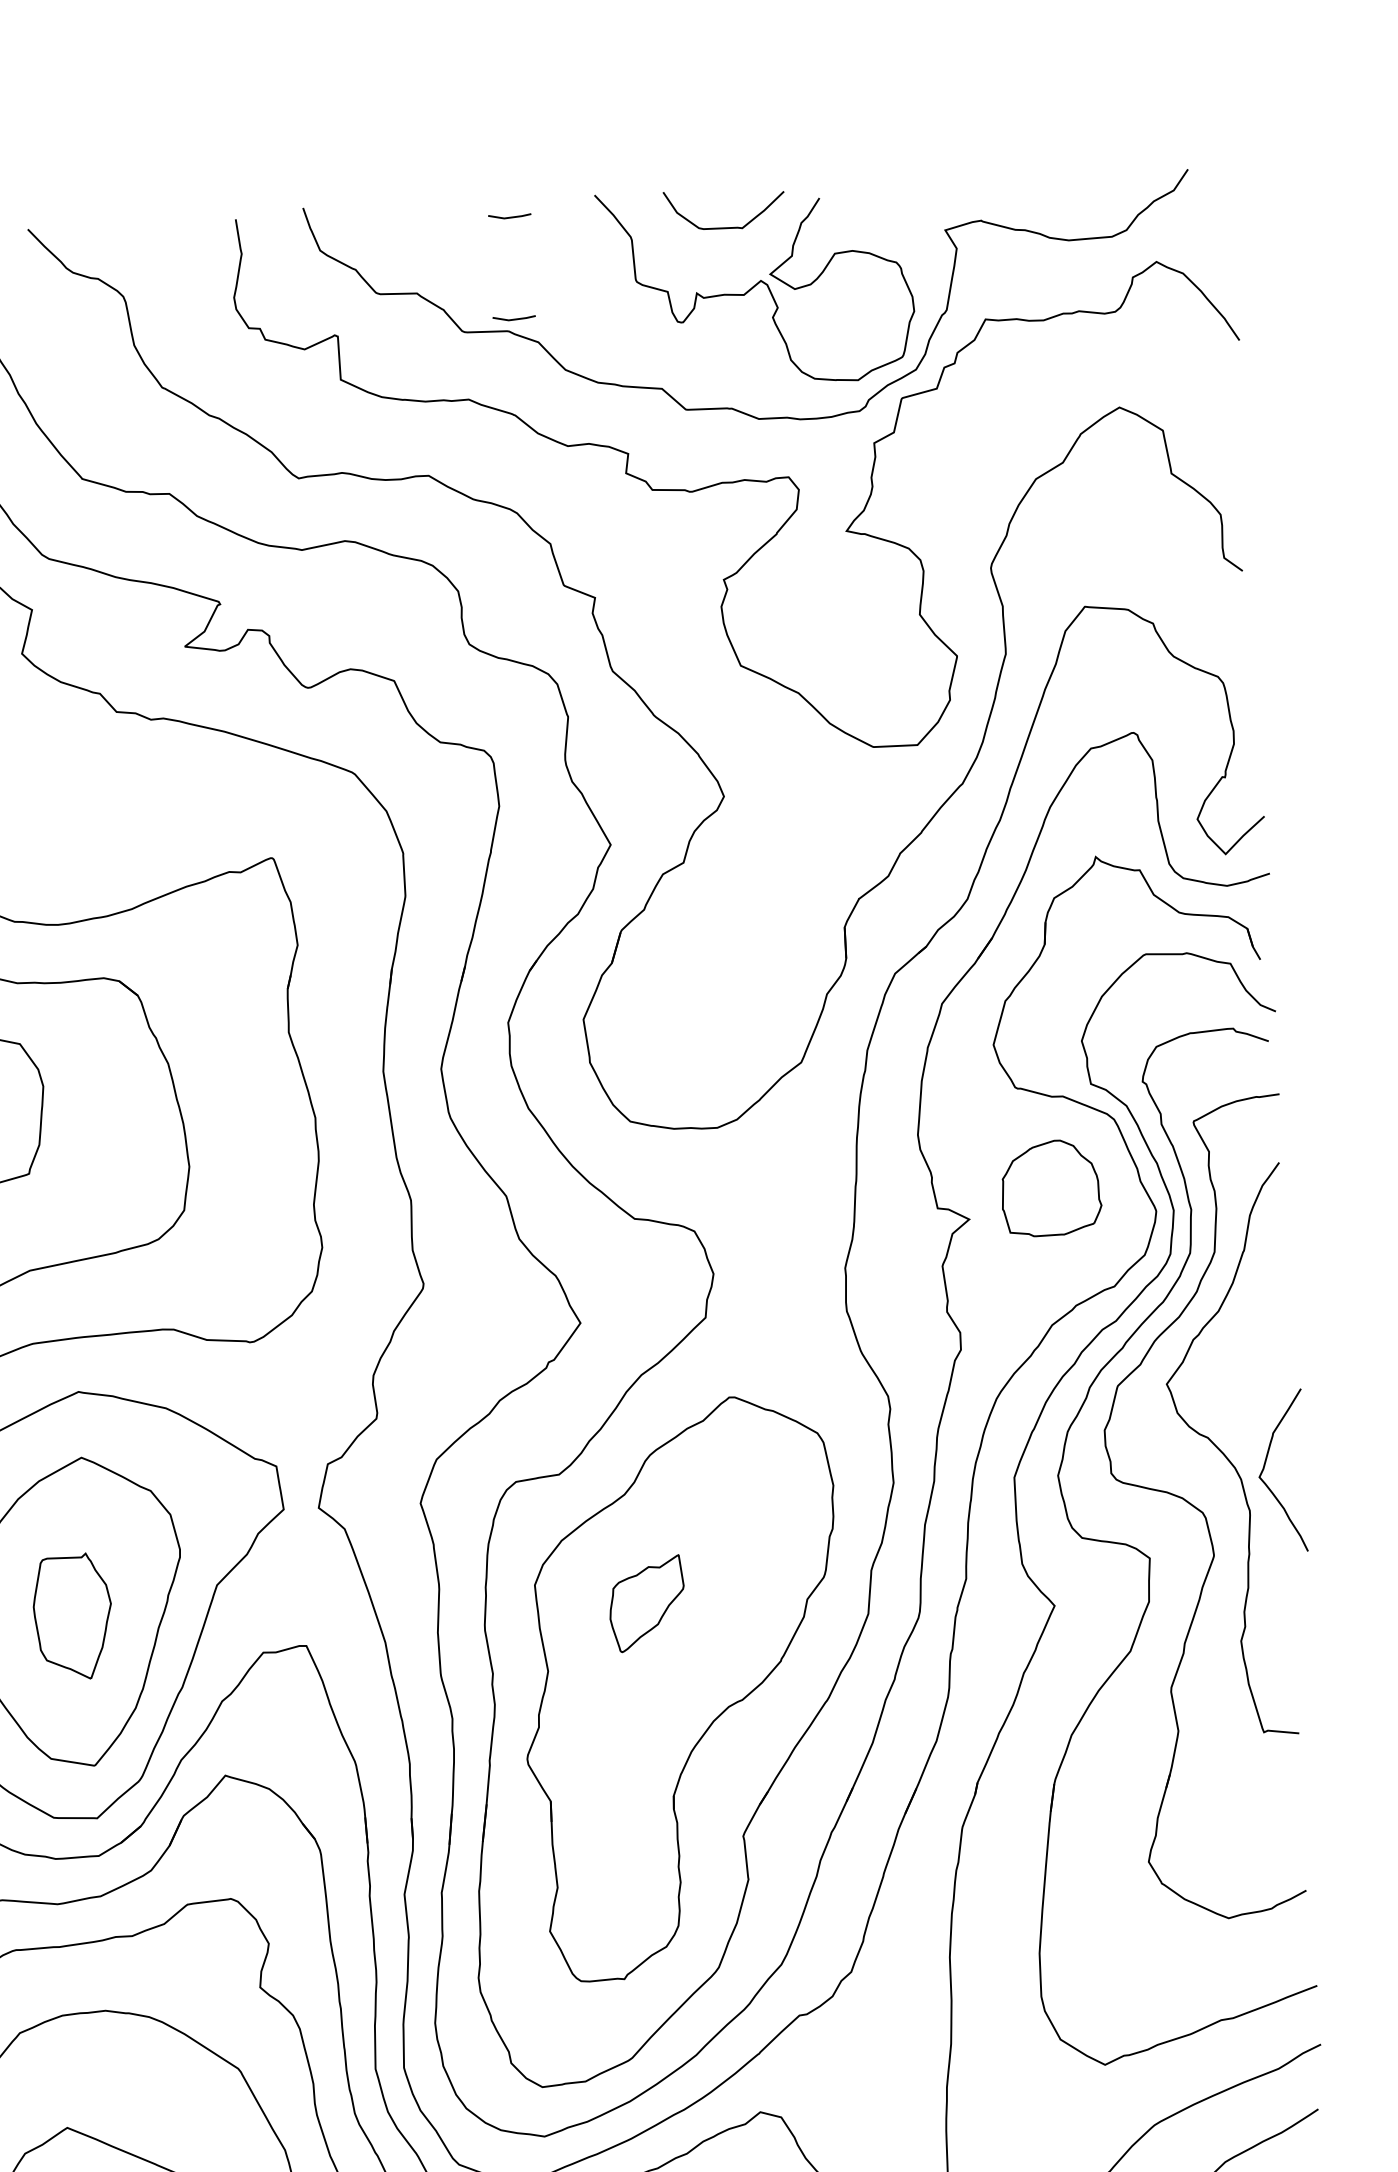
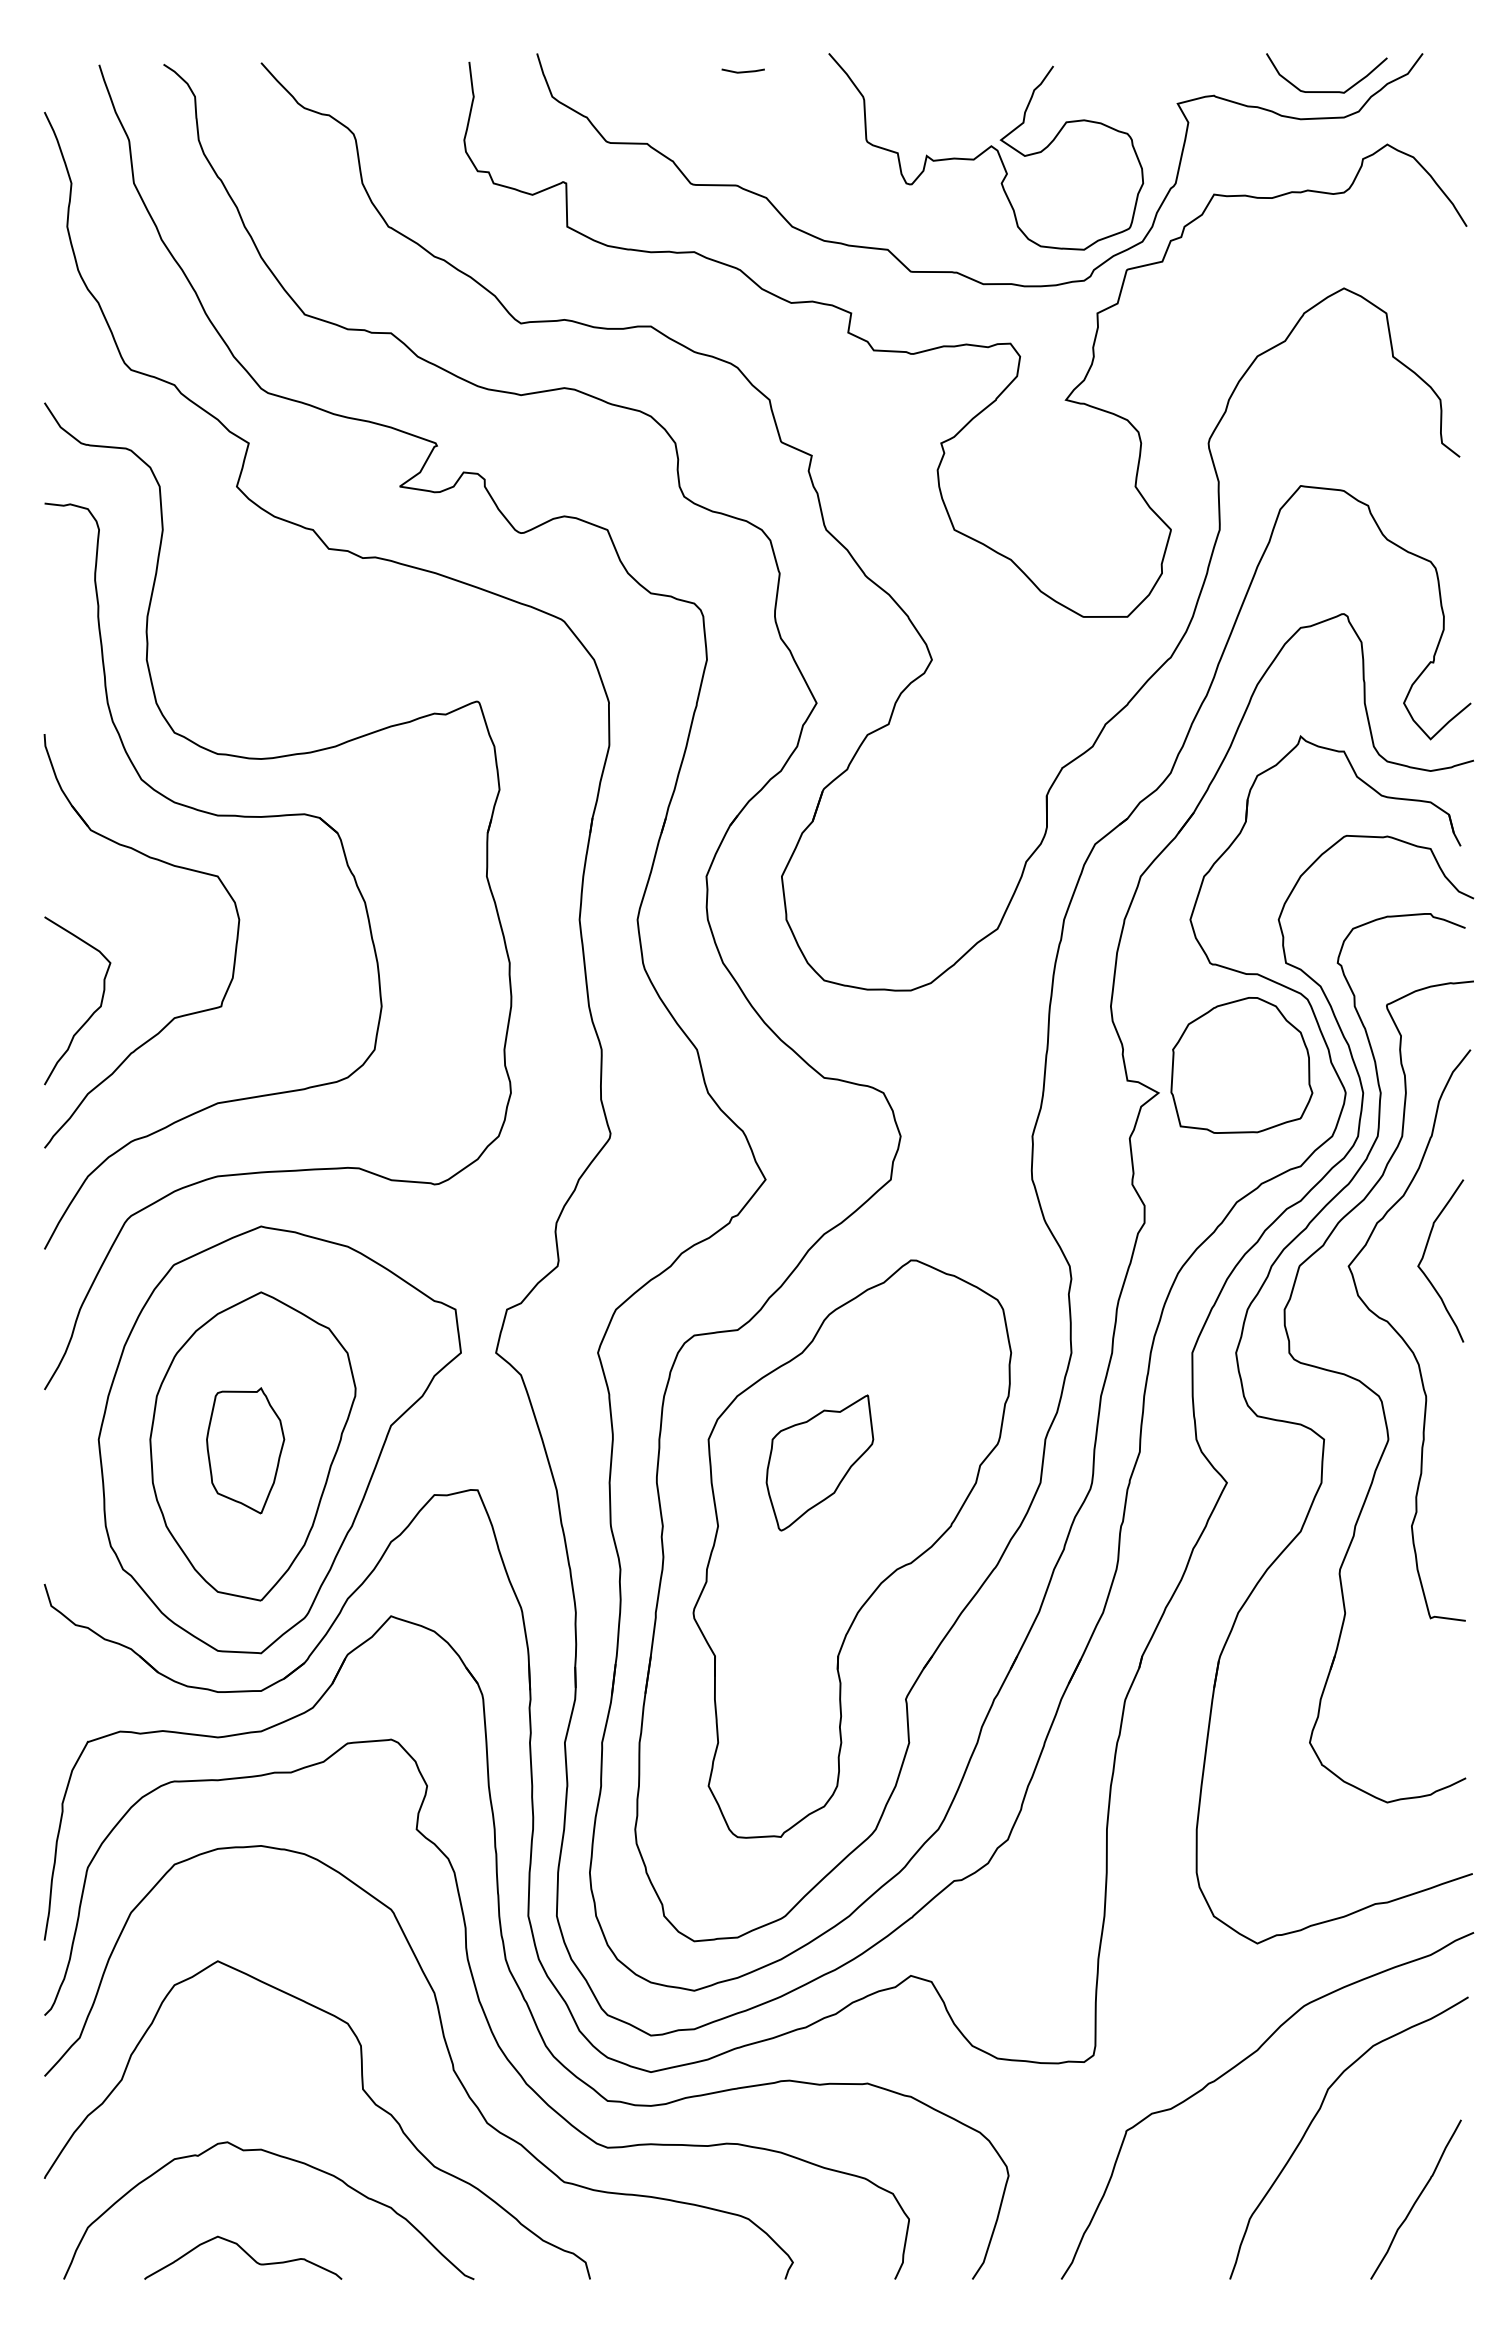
curve: (724, 227) -> (1326, 91), moved
line: (513, 318) -> (742, 173), removed
part: (1050, 1188) -> (1241, 1065), size x1.43
curve: (1265, 1466) -> (1424, 1255), moved
part: (646, 1603) -> (819, 1462), size x1.43

